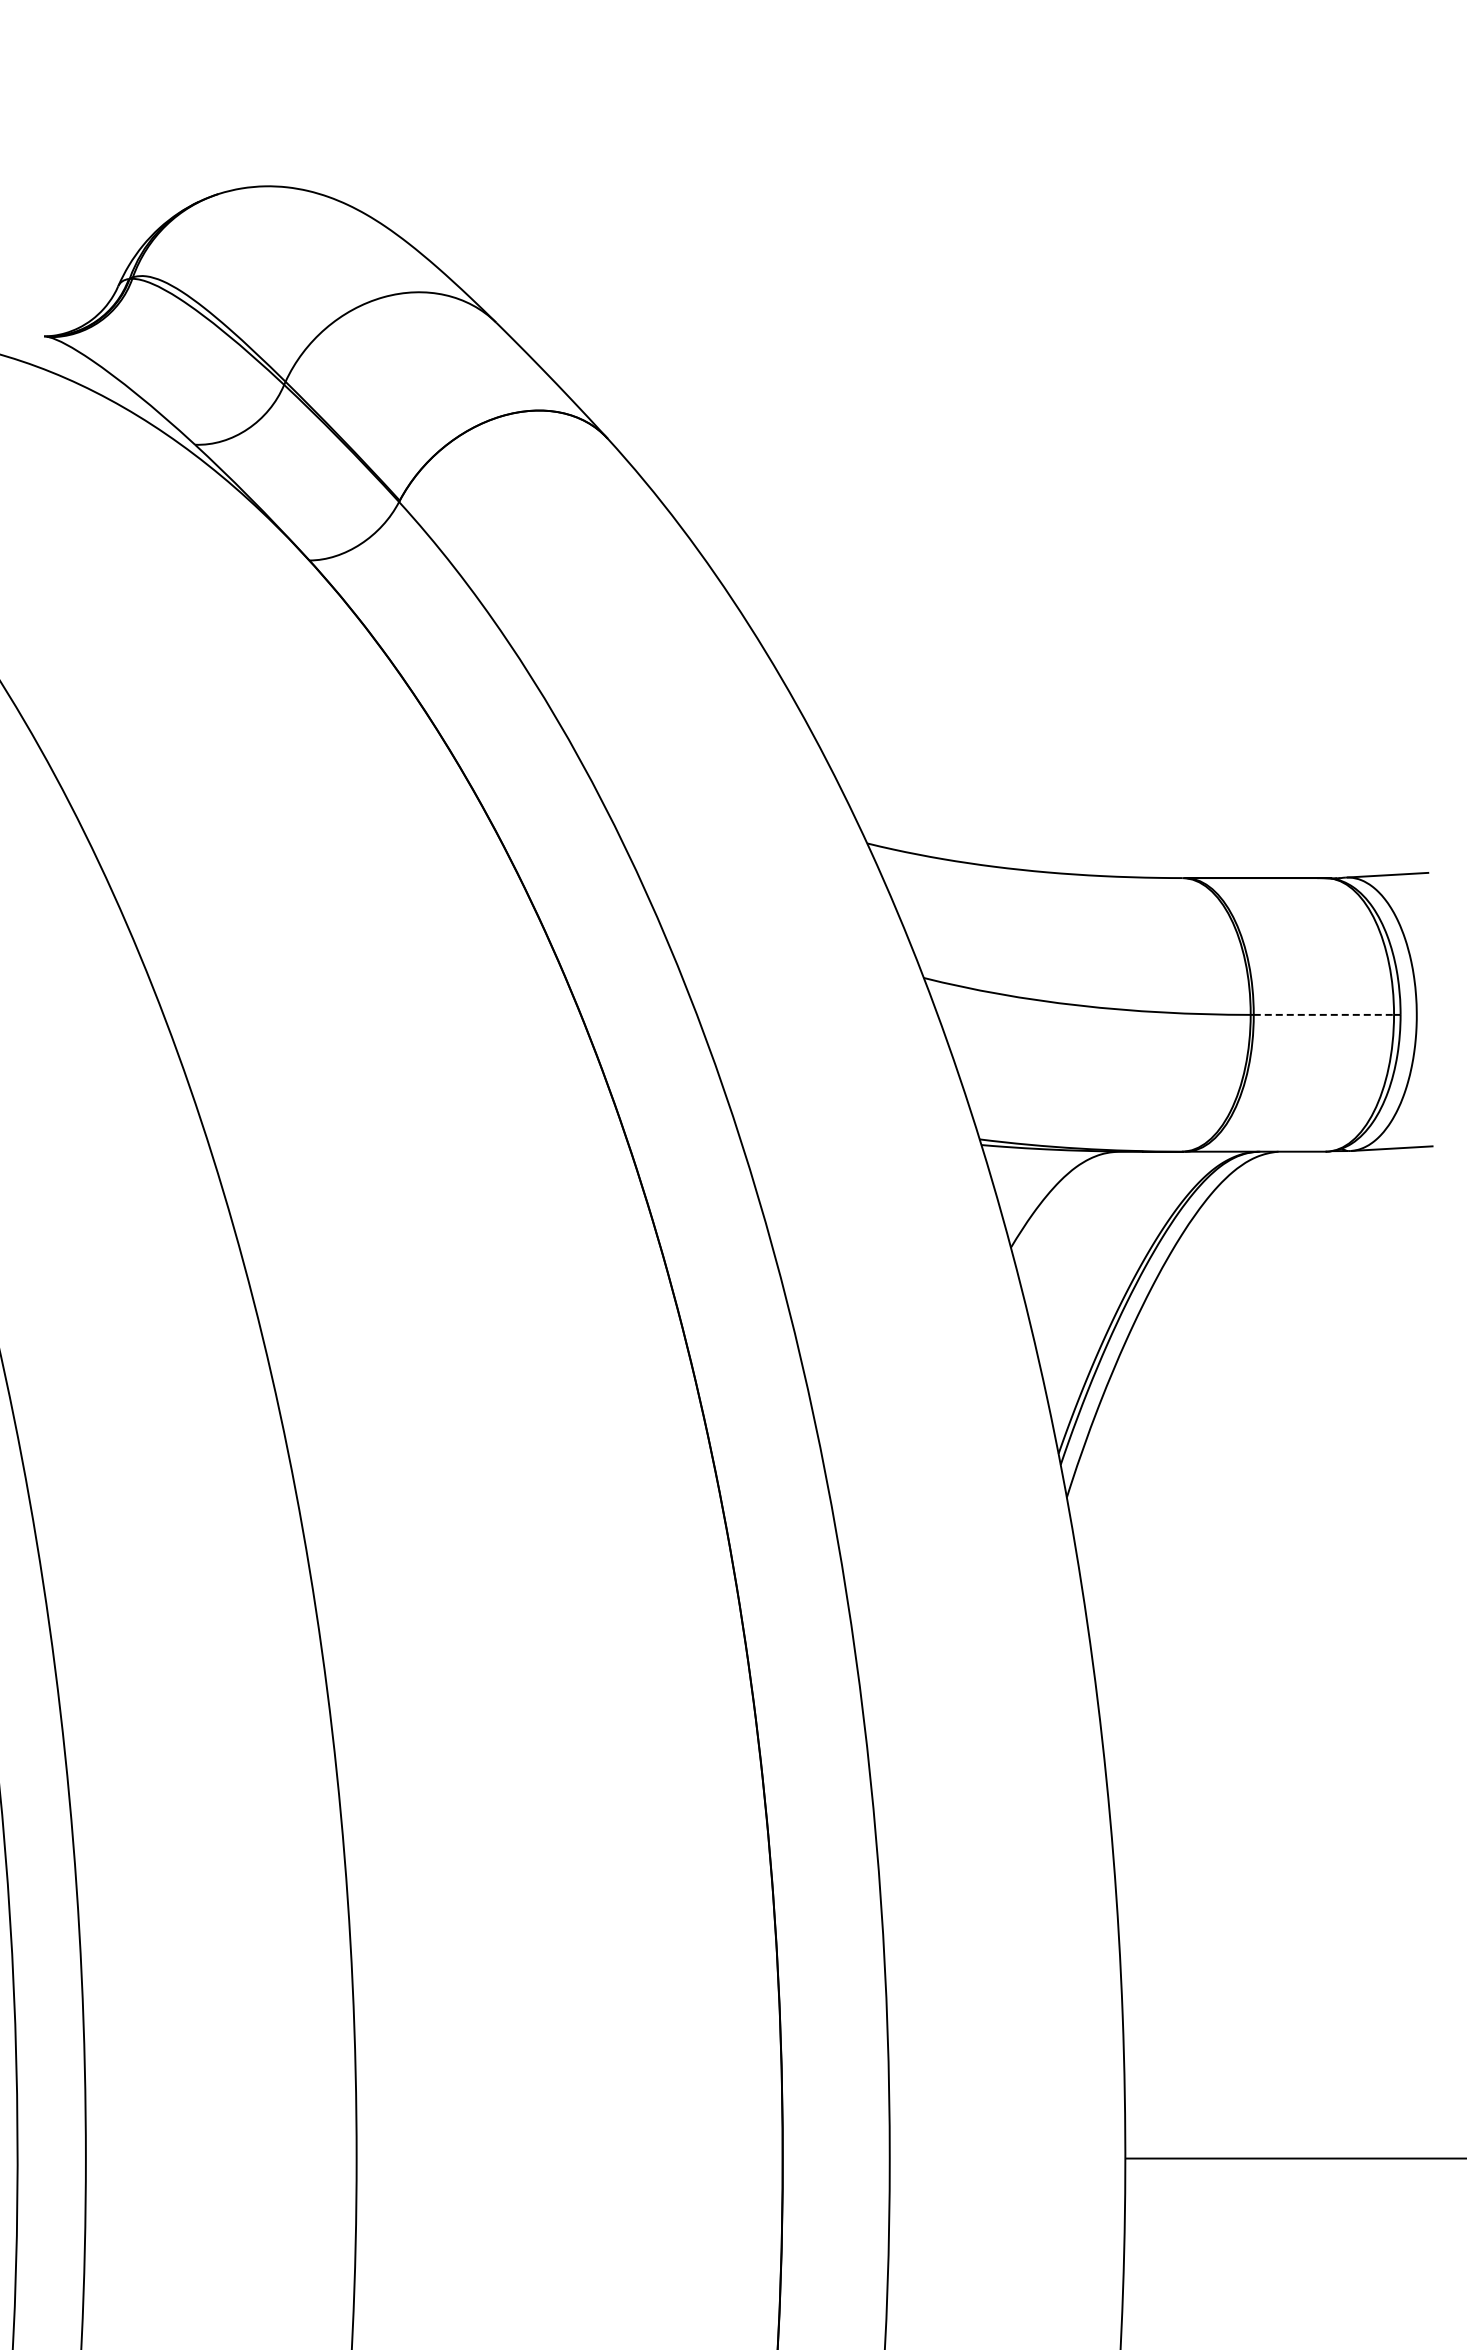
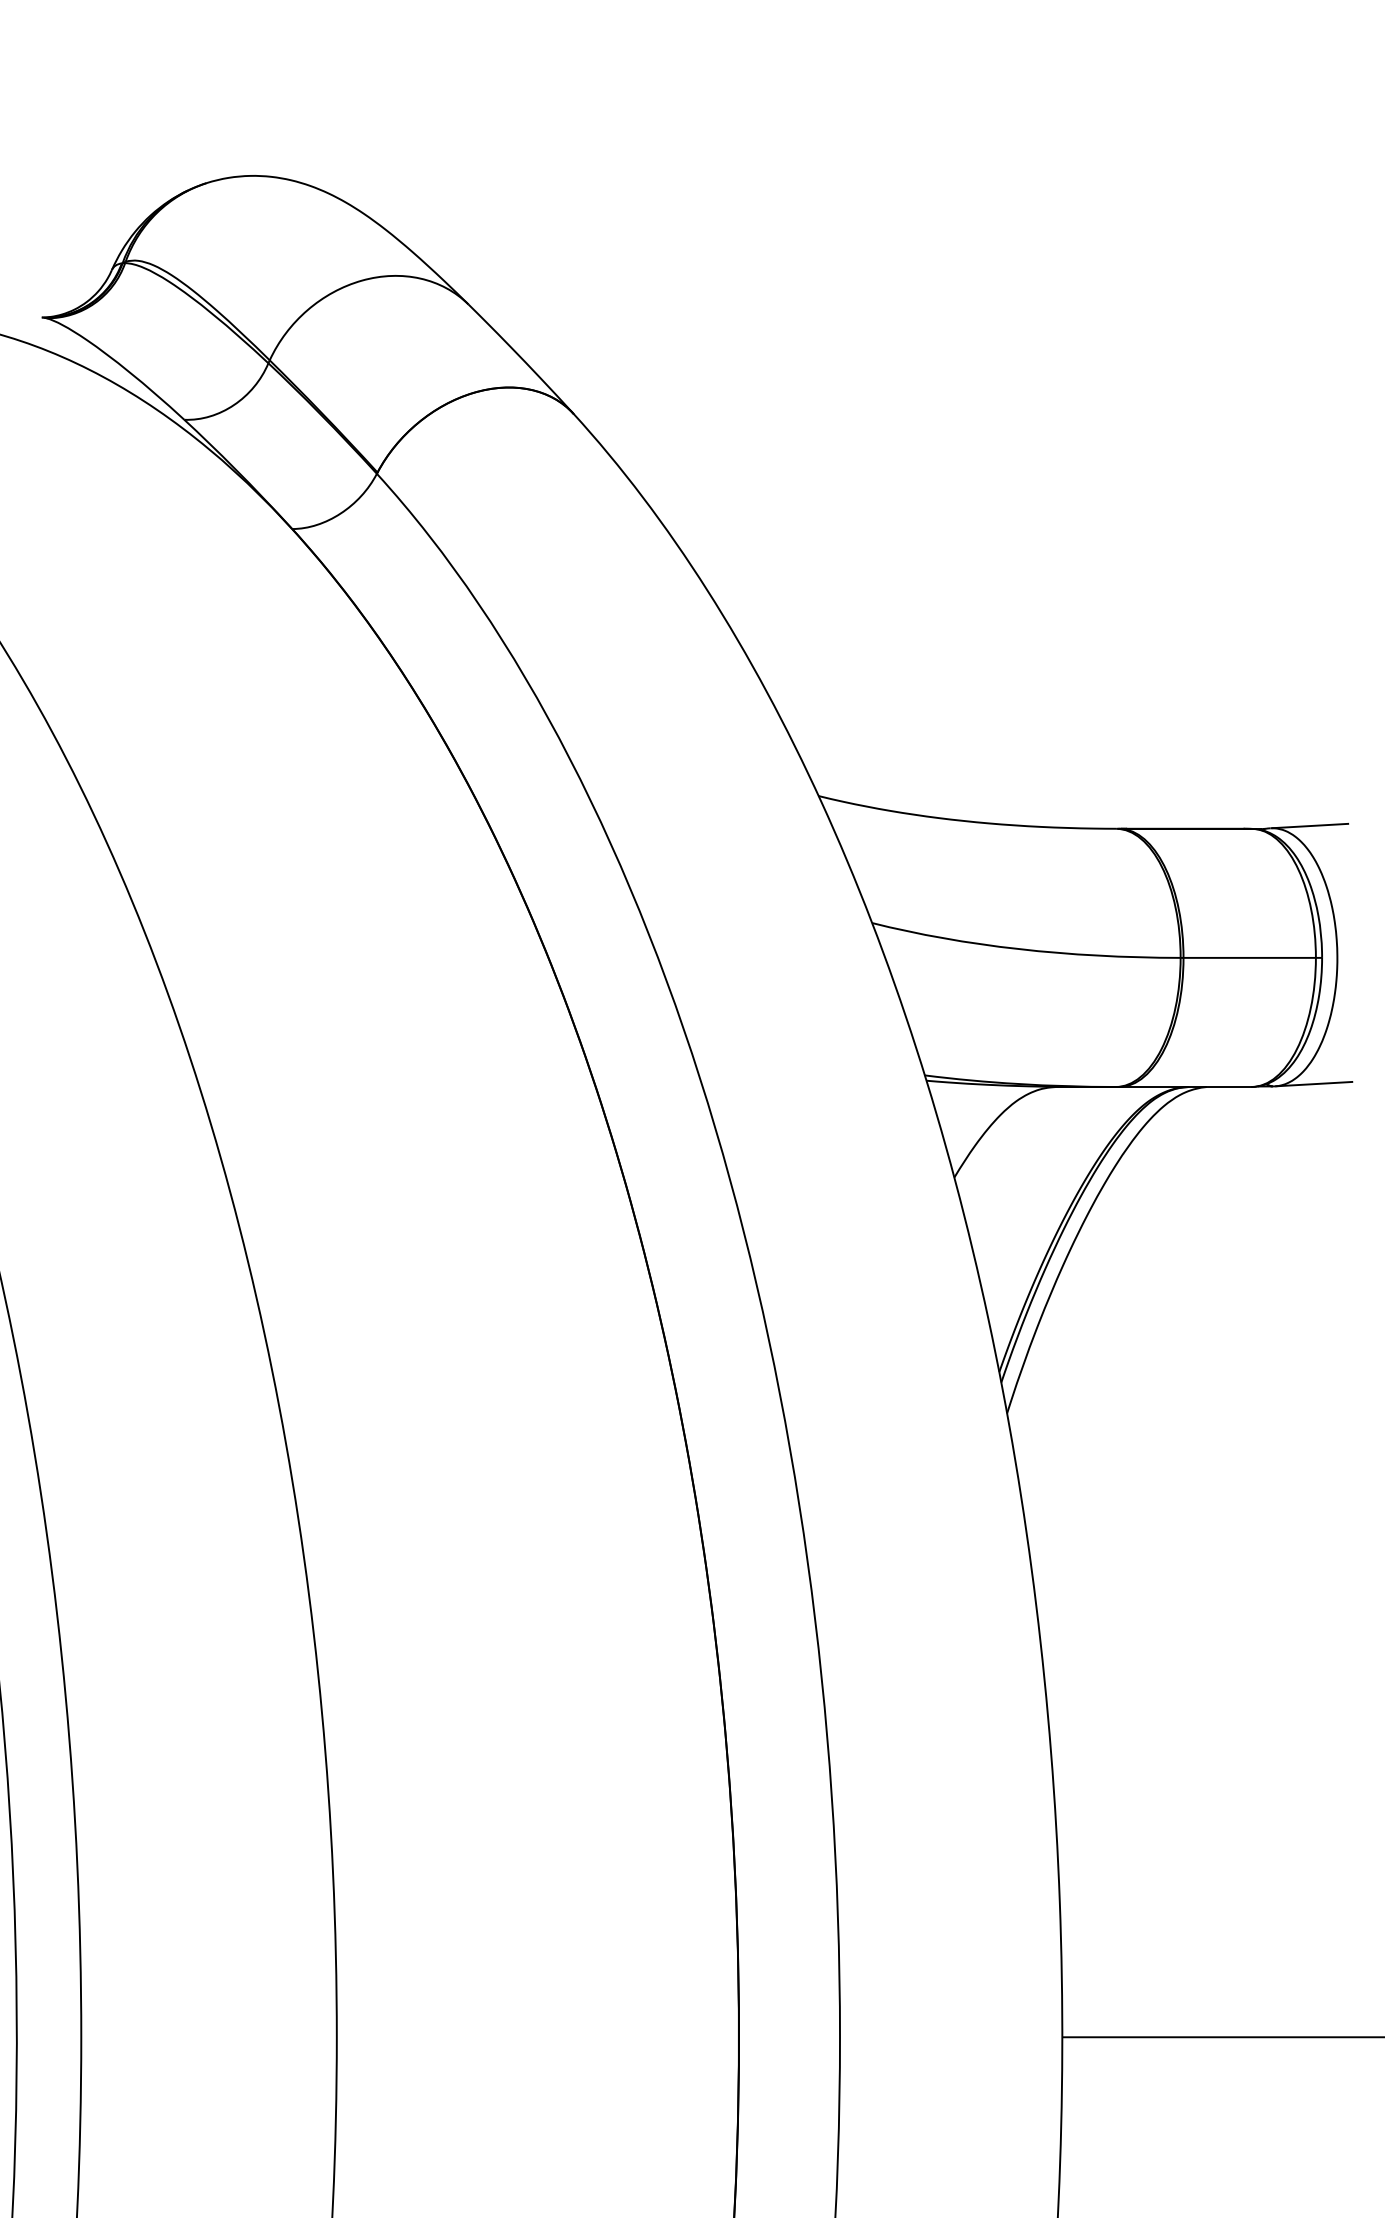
line: (1324, 1014) -> (1250, 957), dashed -> solid

